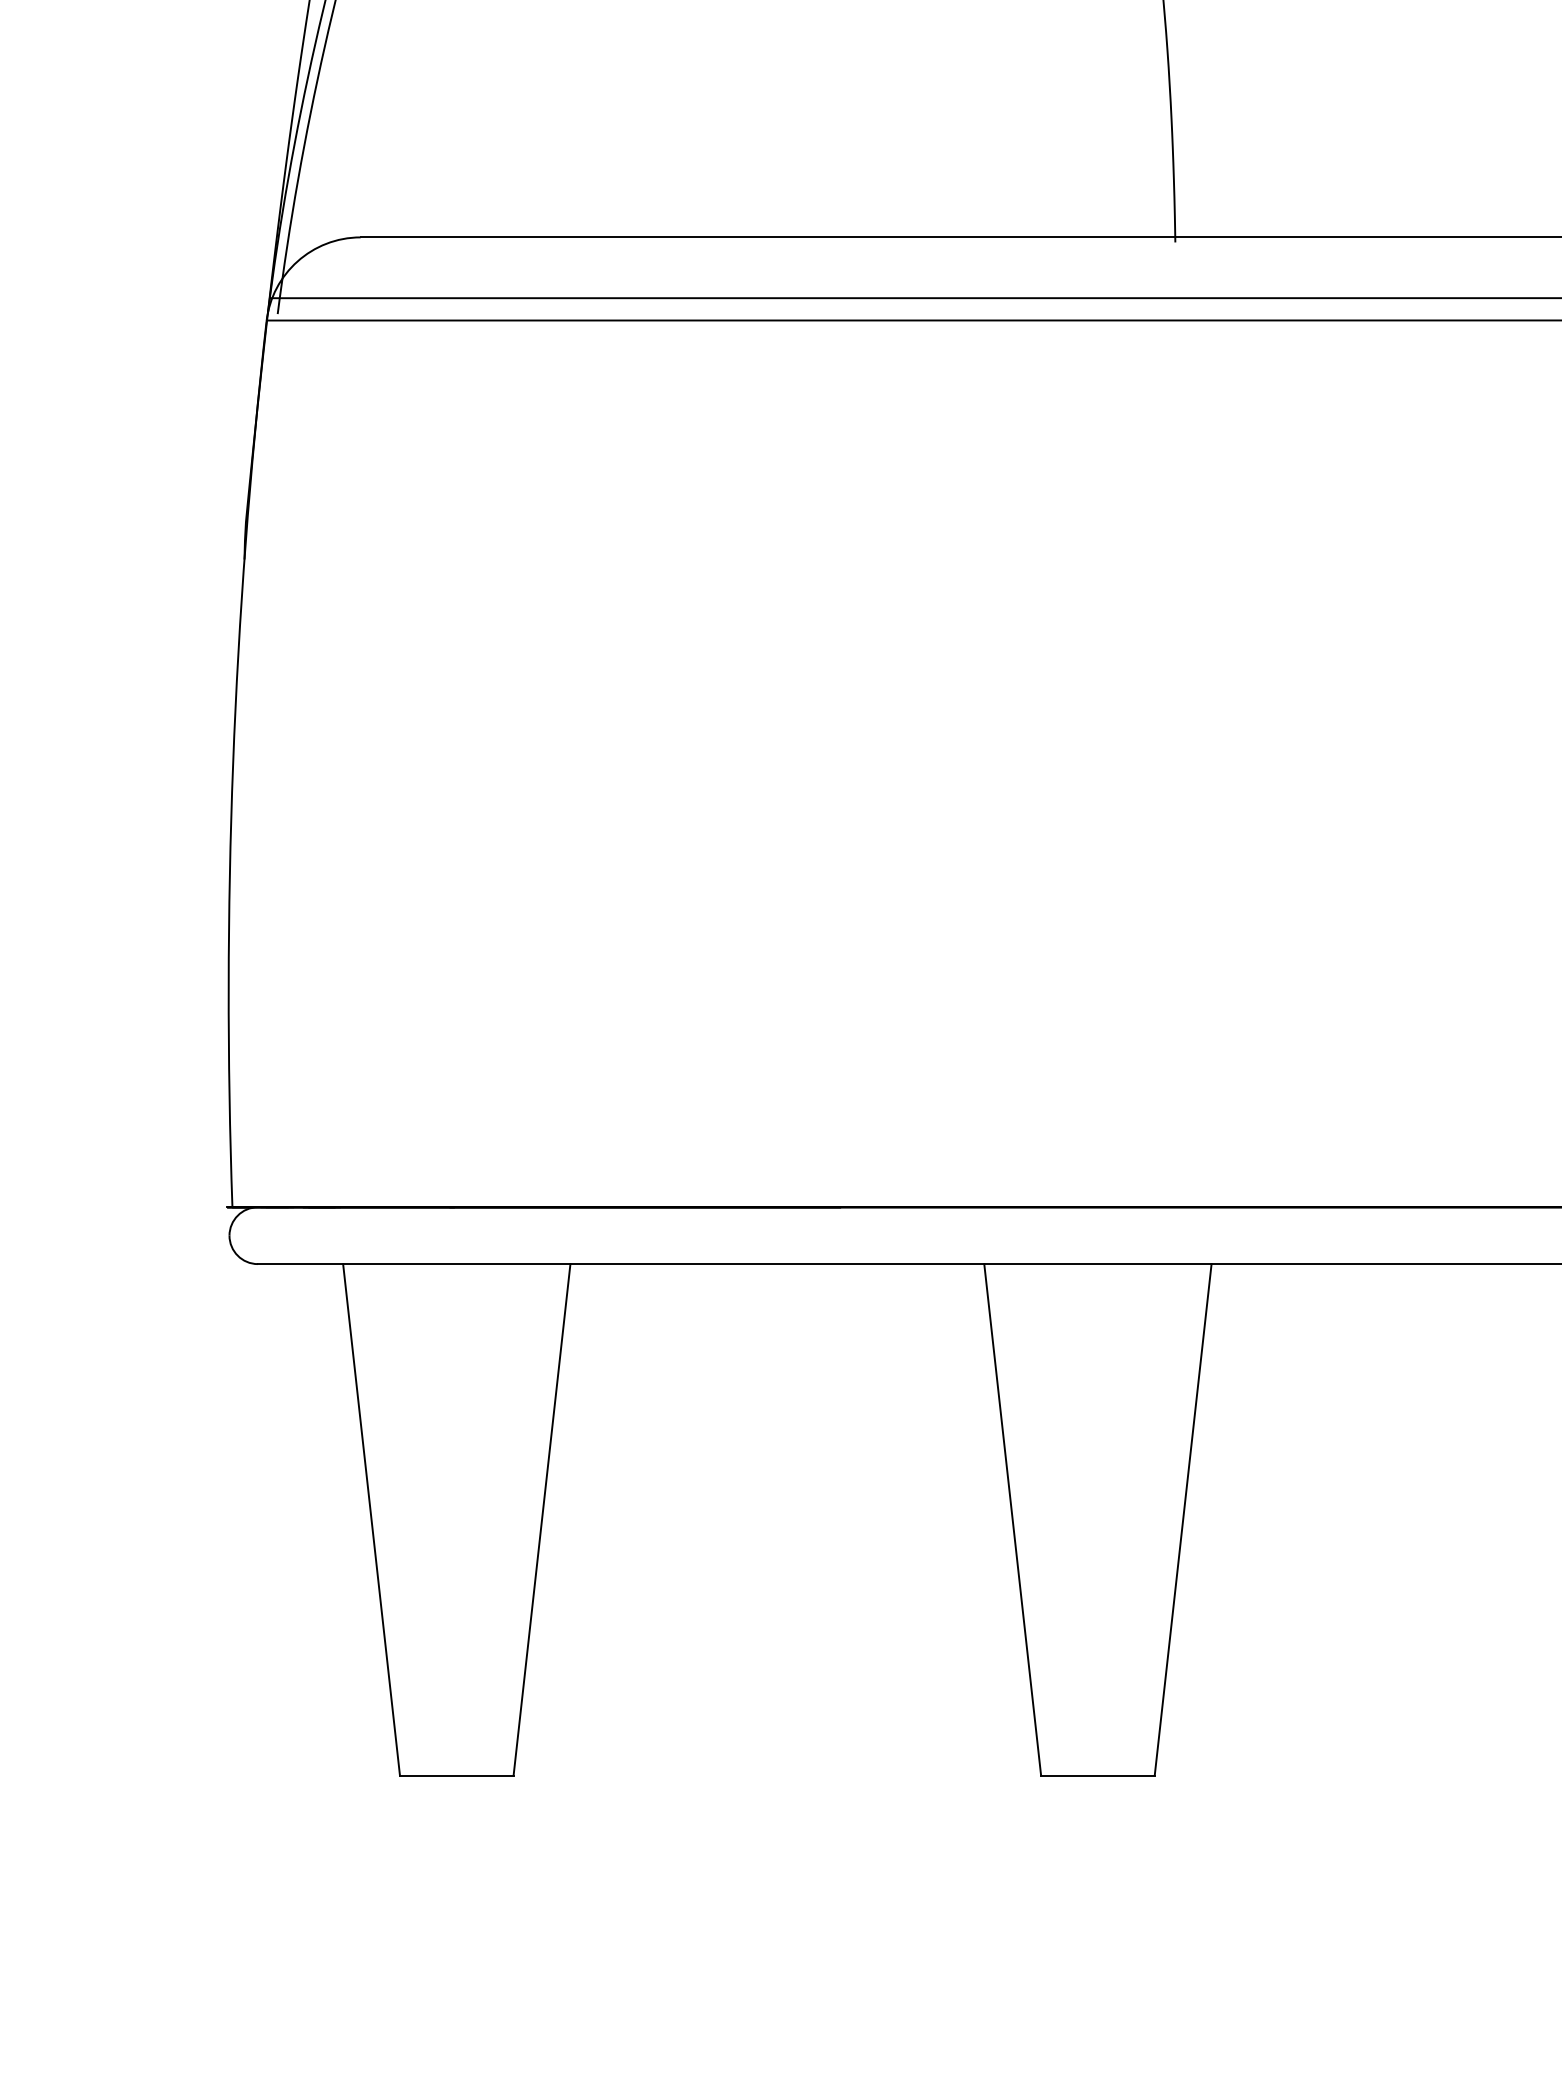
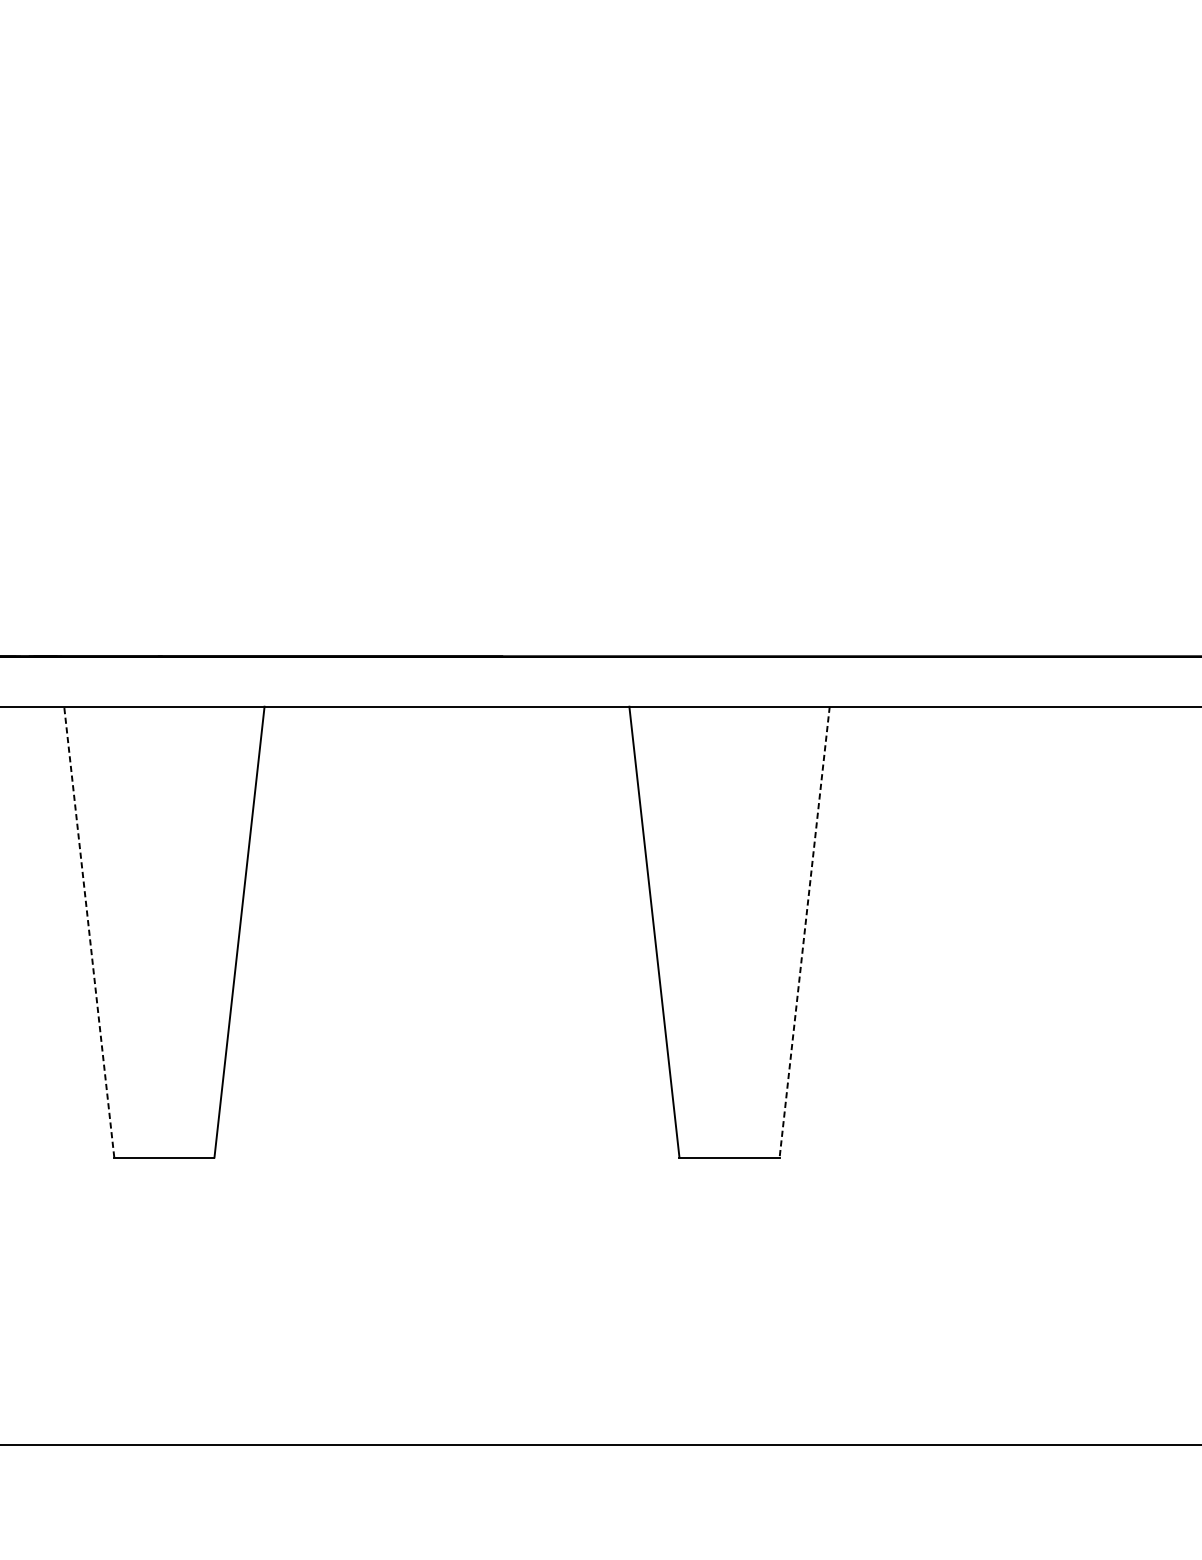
line: (371, 1519) -> (89, 931), solid -> dashed
line: (1183, 1520) -> (804, 932), solid -> dashed

